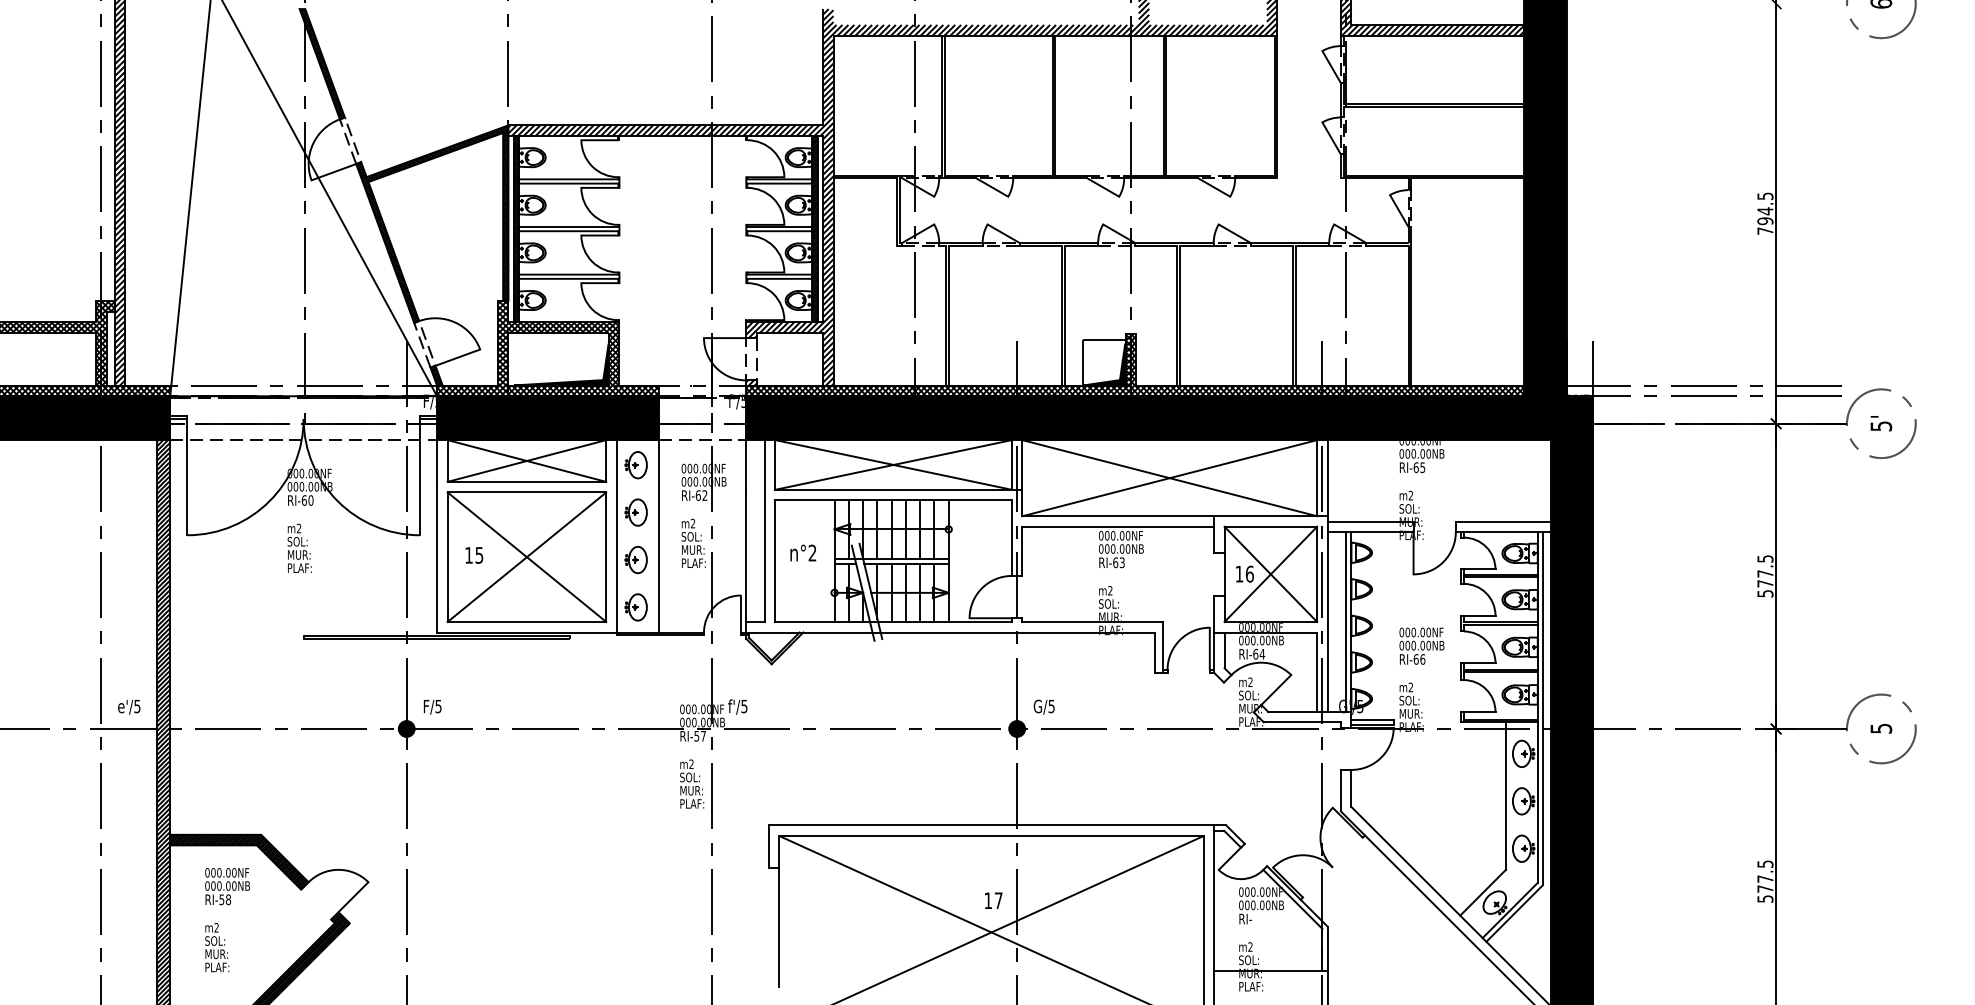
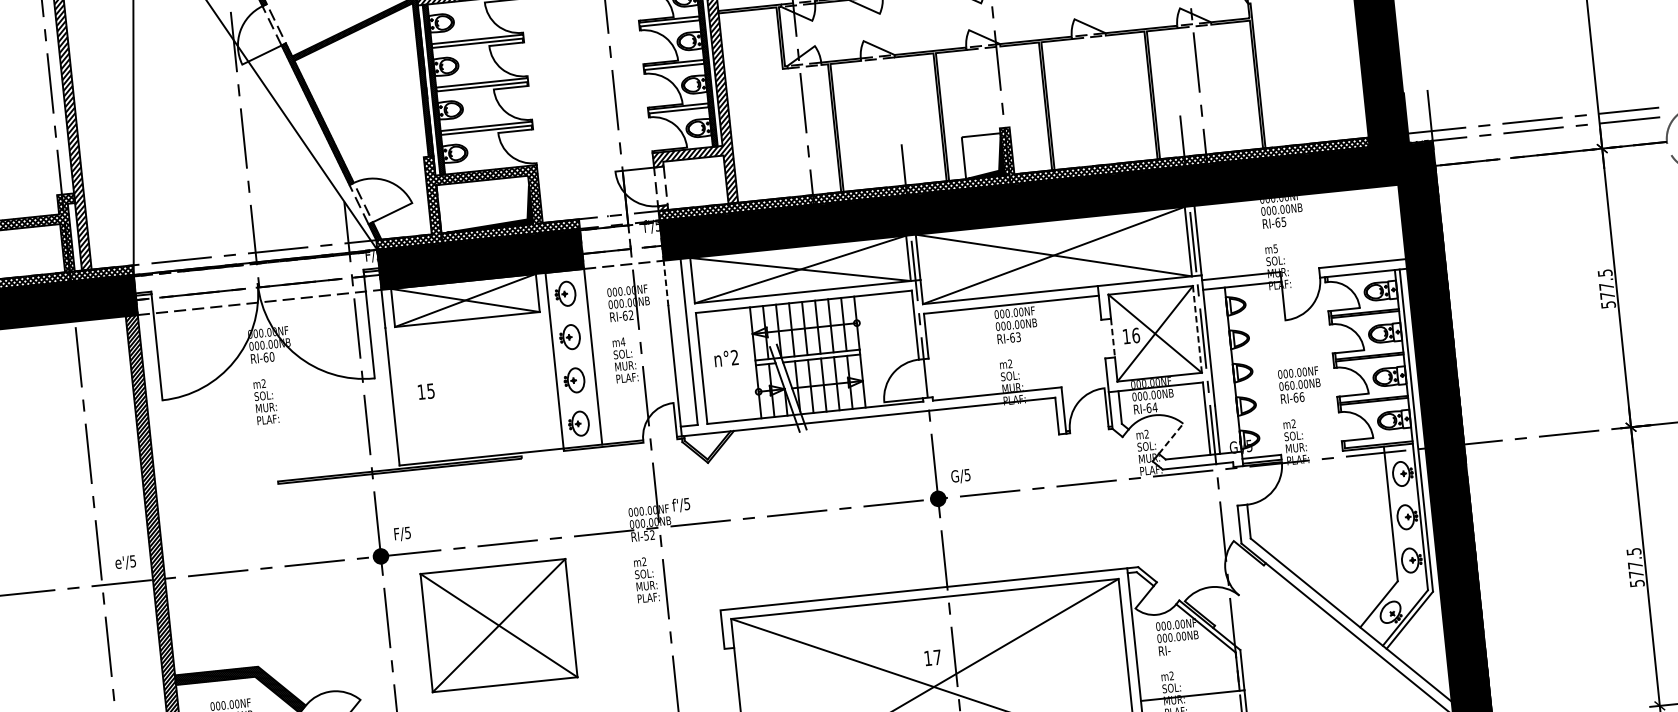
line: (746, 464) -> (666, 282), solid -> dashed
text: (1410, 495) -> (1275, 248), m2 -> m5
text: (692, 523) -> (622, 341), m2 -> m4
part: (526, 556) -> (498, 625), moved
line: (1224, 574) -> (1112, 338), solid -> dashed
line: (1317, 574) -> (1197, 329), solid -> dashed
line: (1346, 621) -> (1228, 369), removed
text: (1407, 644) -> (1286, 384), 000.00NB -> 060.00NB
line: (1276, 689) -> (1171, 438), solid -> dashed
text: (703, 735) -> (652, 534), RI-57 -> RI-52

